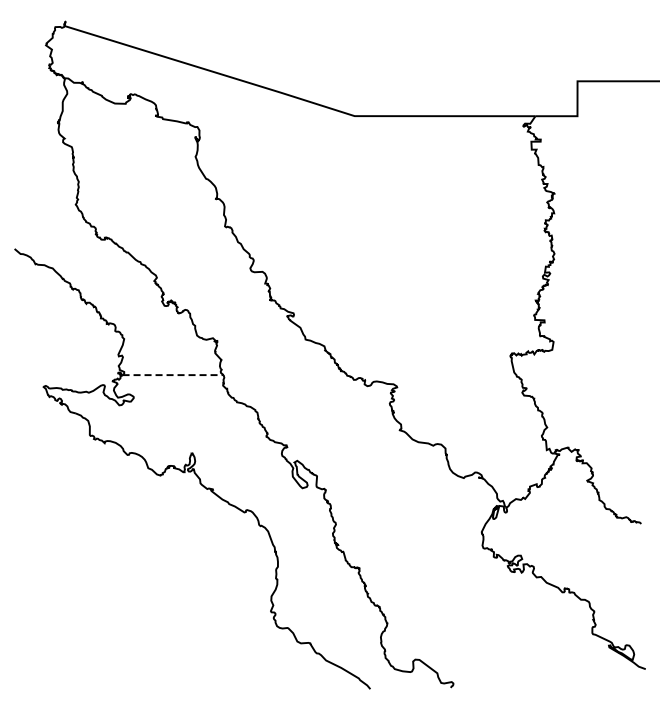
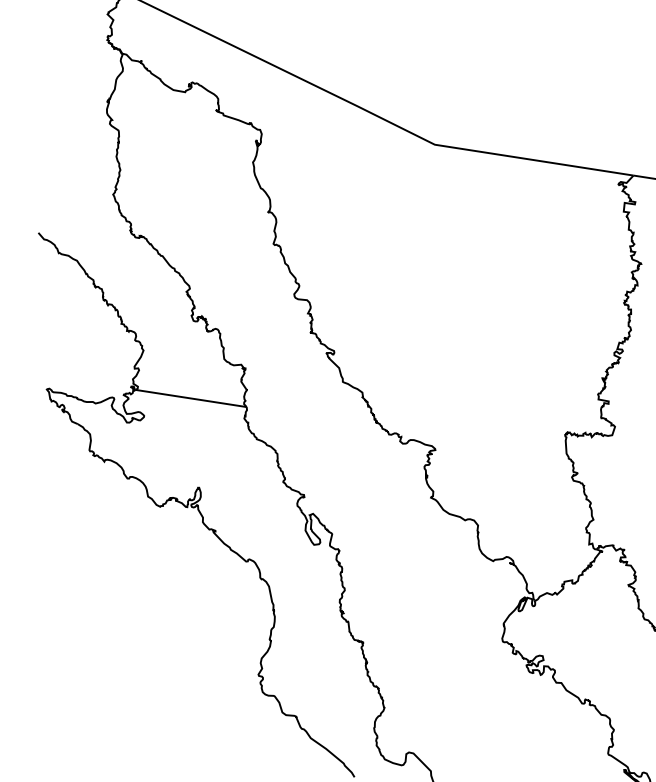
line: (173, 375) -> (191, 398), dashed -> solid

